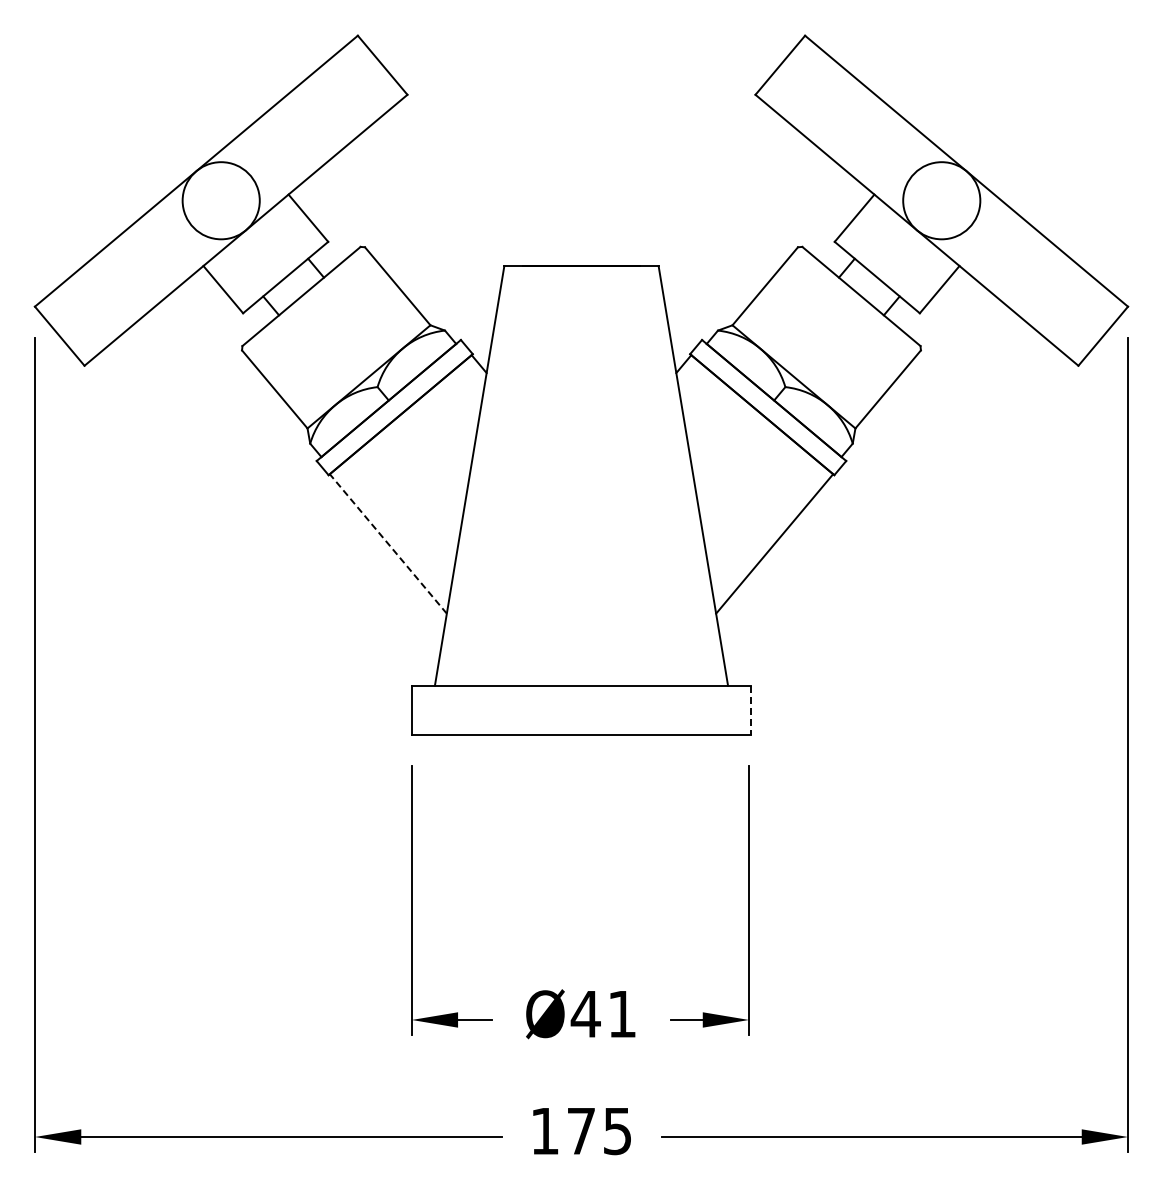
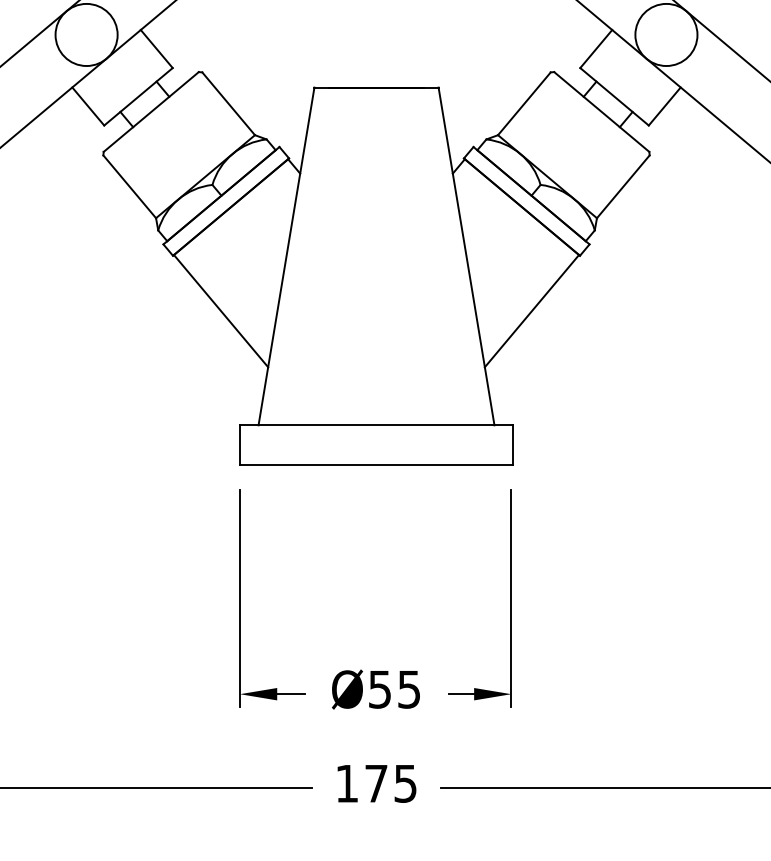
line: (388, 543) -> (221, 310), dashed -> solid
line: (751, 710) -> (513, 445), dashed -> solid
text: (602, 1014) -> (393, 689), Ø41 -> Ø55

